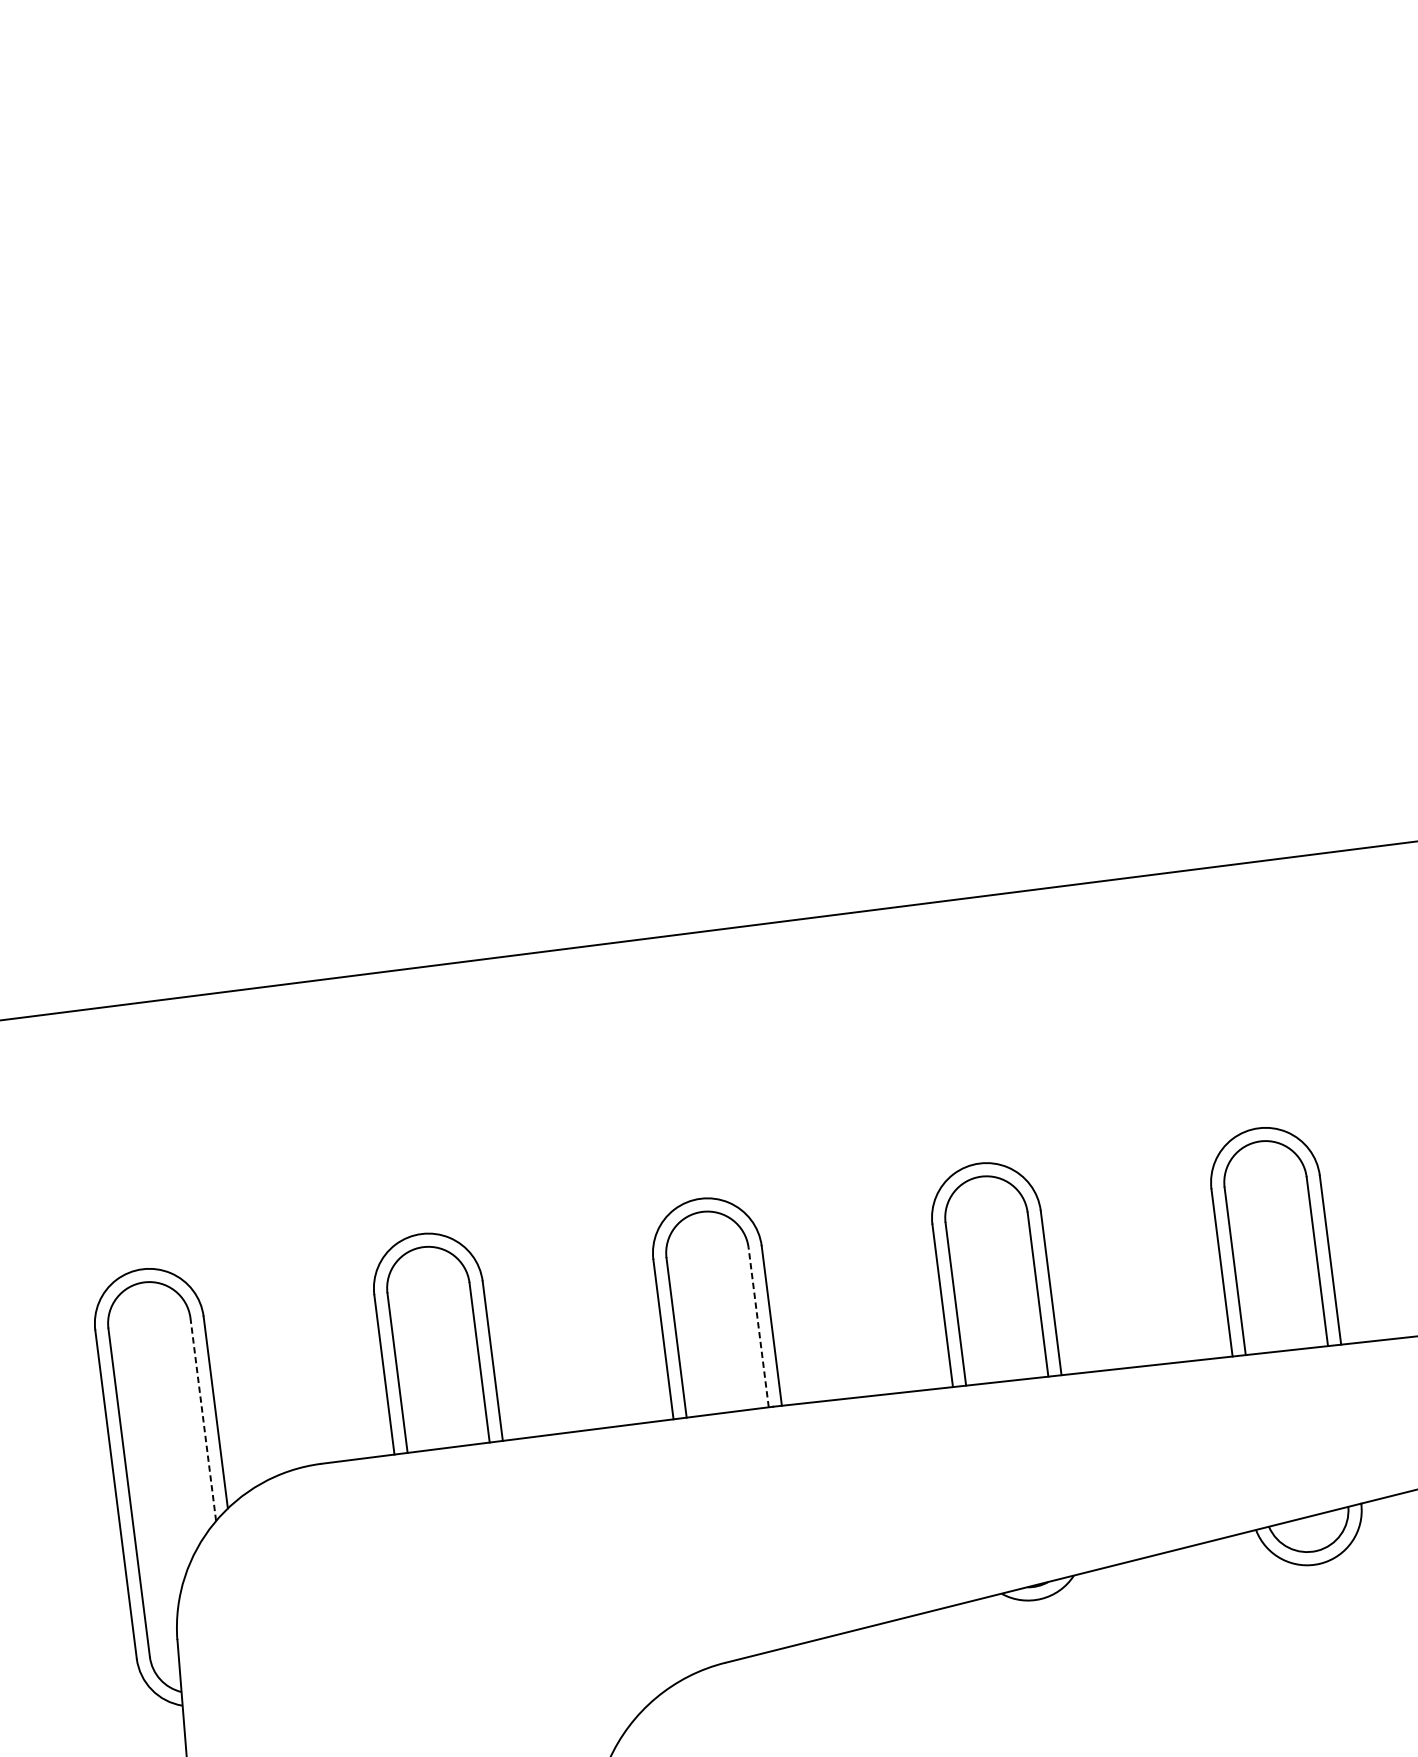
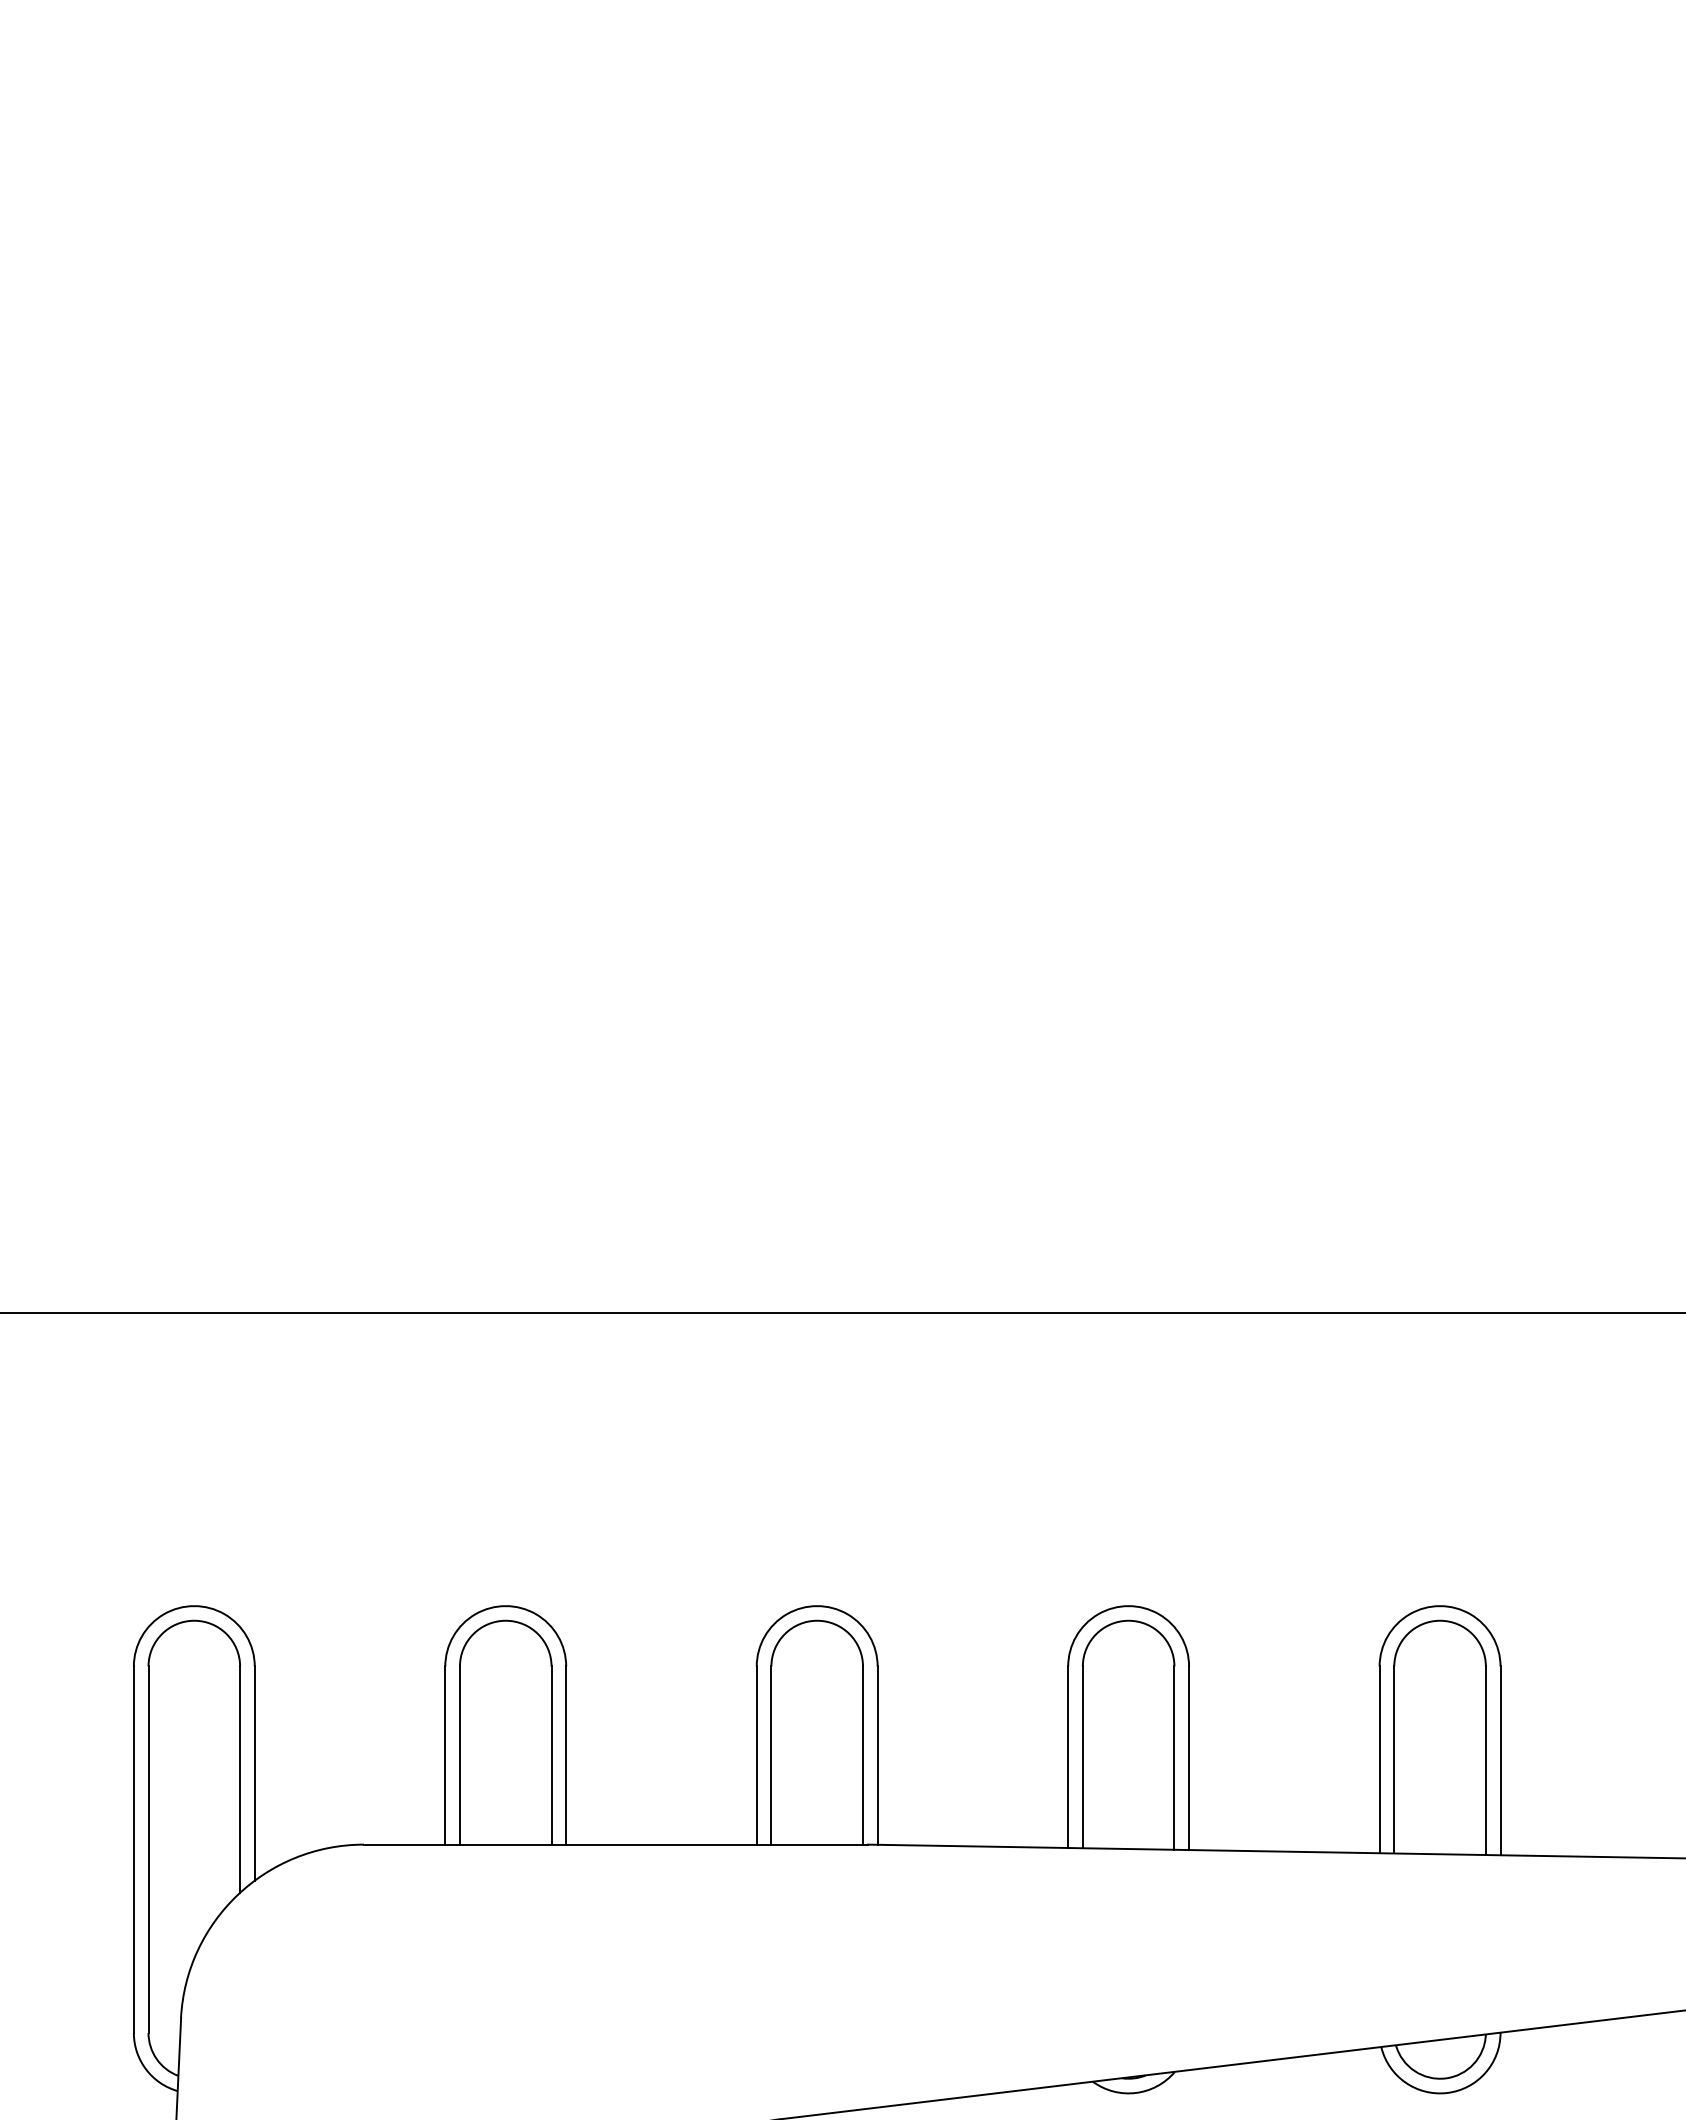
line: (759, 1327) -> (863, 1755), dashed -> solid
line: (203, 1419) -> (240, 1779), dashed -> solid

